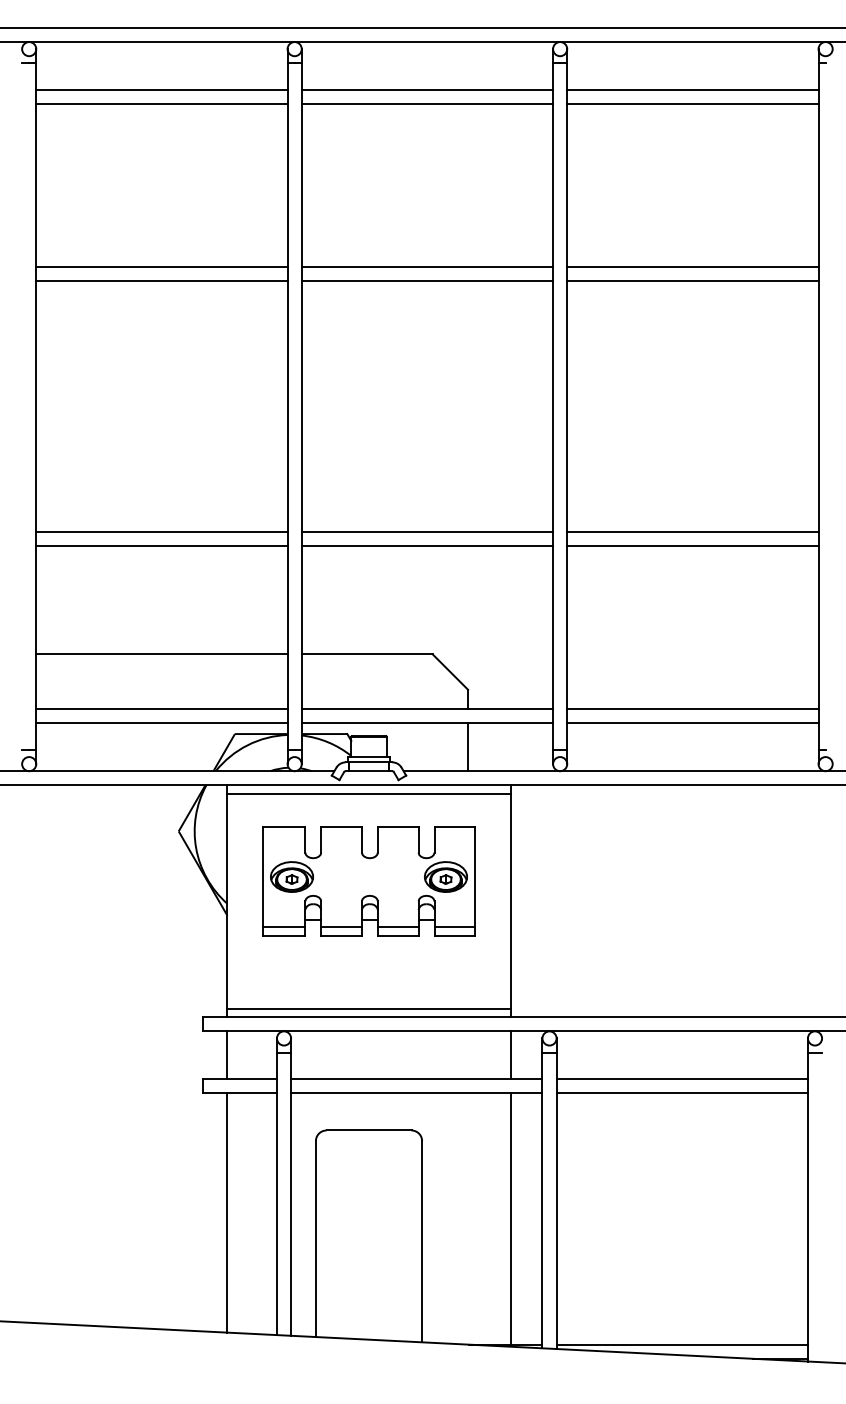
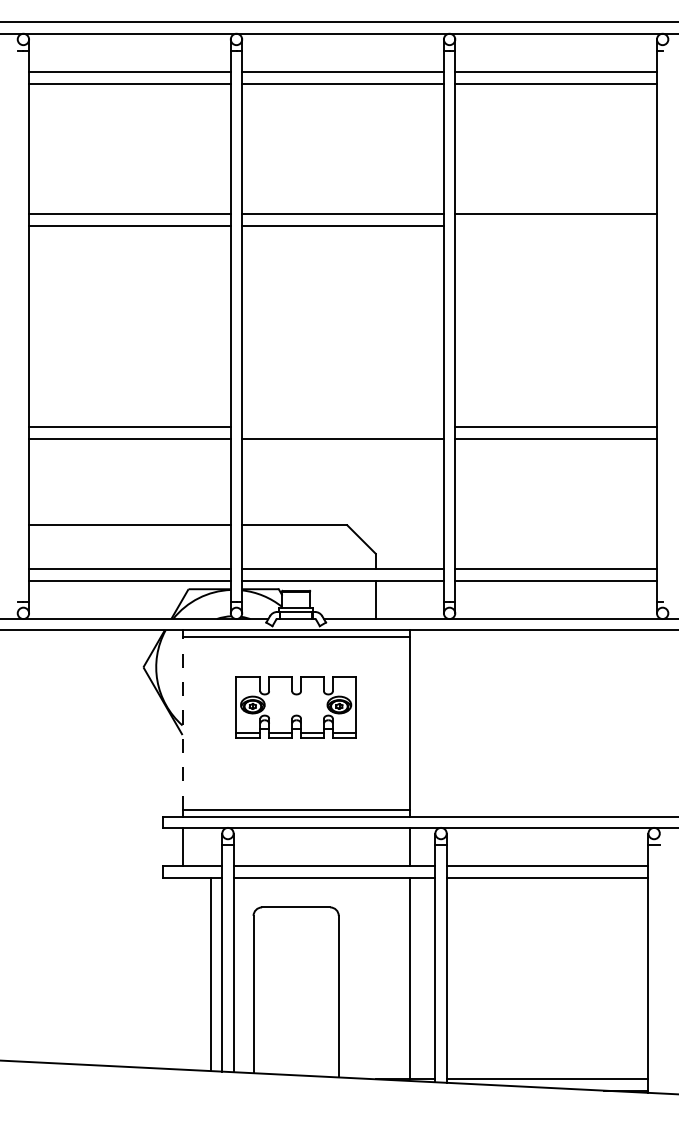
line: (692, 280) -> (555, 225), removed
line: (426, 532) -> (342, 427), removed
part: (368, 881) -> (295, 707), size x0.7
line: (227, 900) -> (182, 722), solid -> dashed
line: (227, 1212) -> (210, 973), moved

